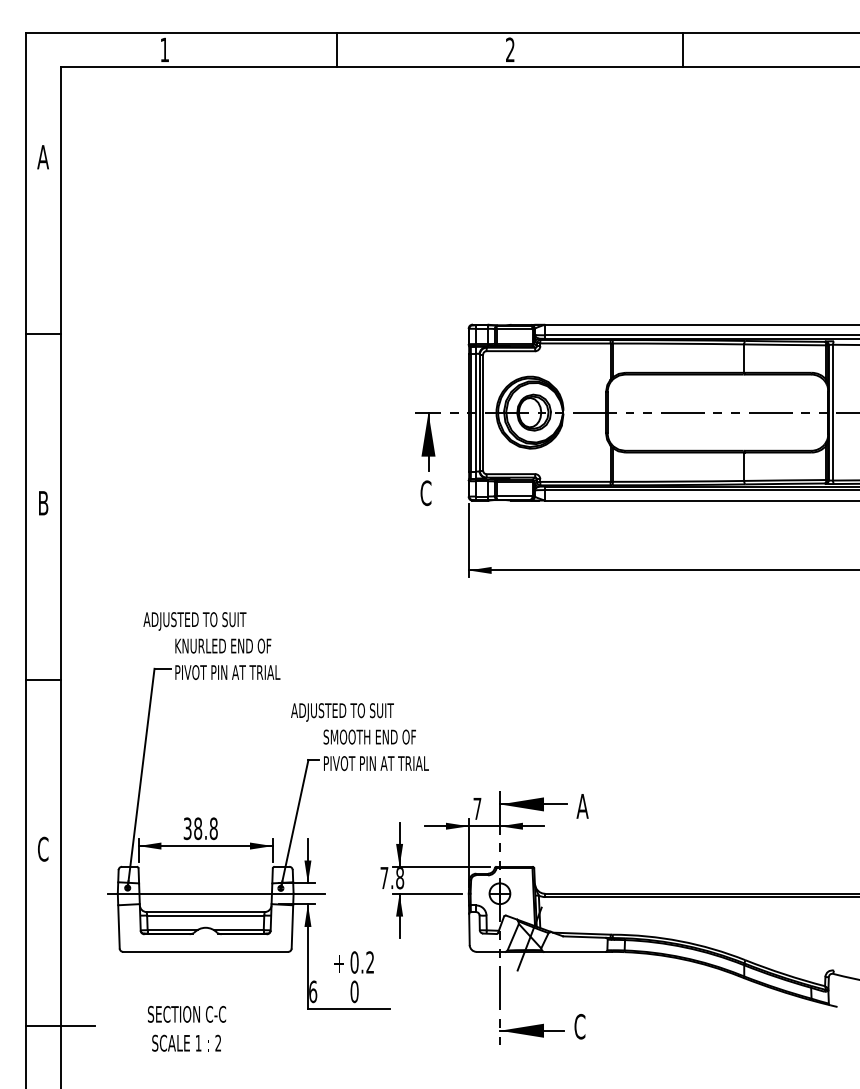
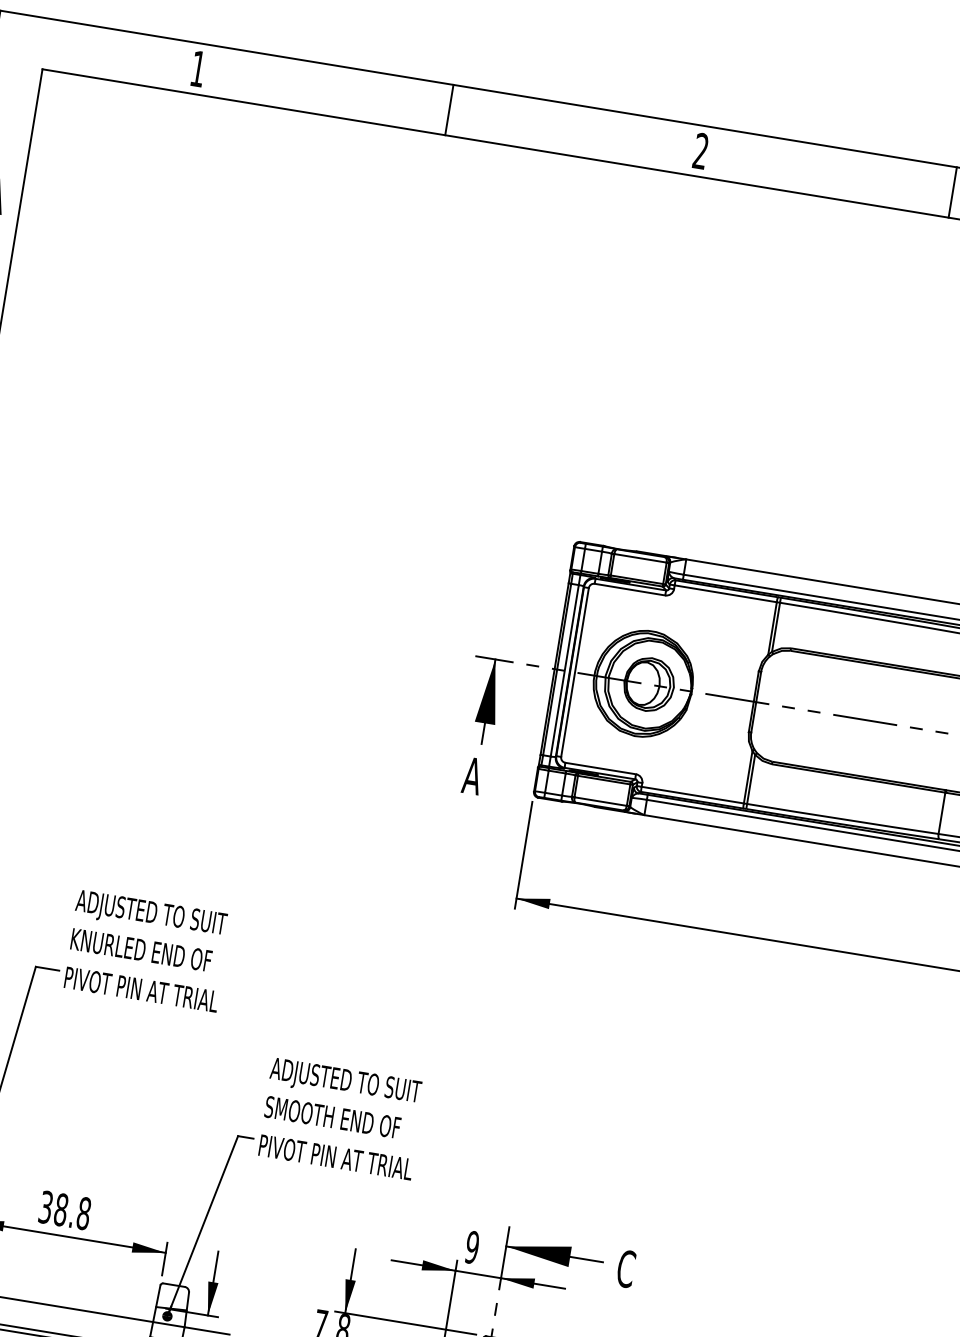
text: (425, 493) -> (471, 776), C -> A
text: (194, 621) -> (150, 914), moved
text: (342, 712) -> (345, 1082), moved
text: (582, 806) -> (625, 1269), A -> C
text: (477, 808) -> (472, 1246), 7 -> 9

